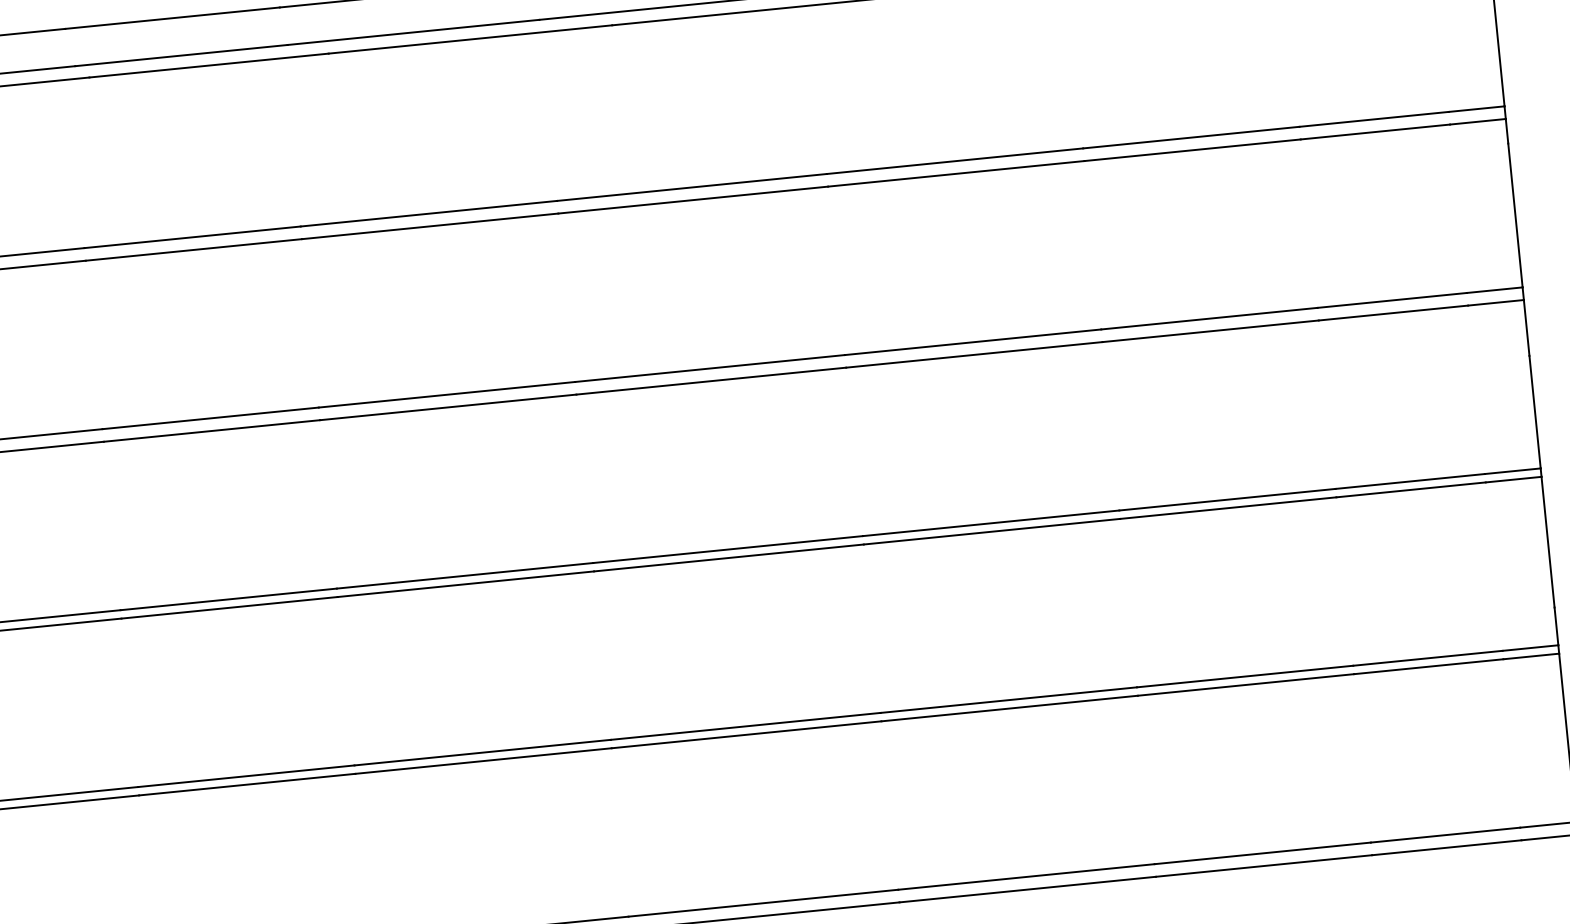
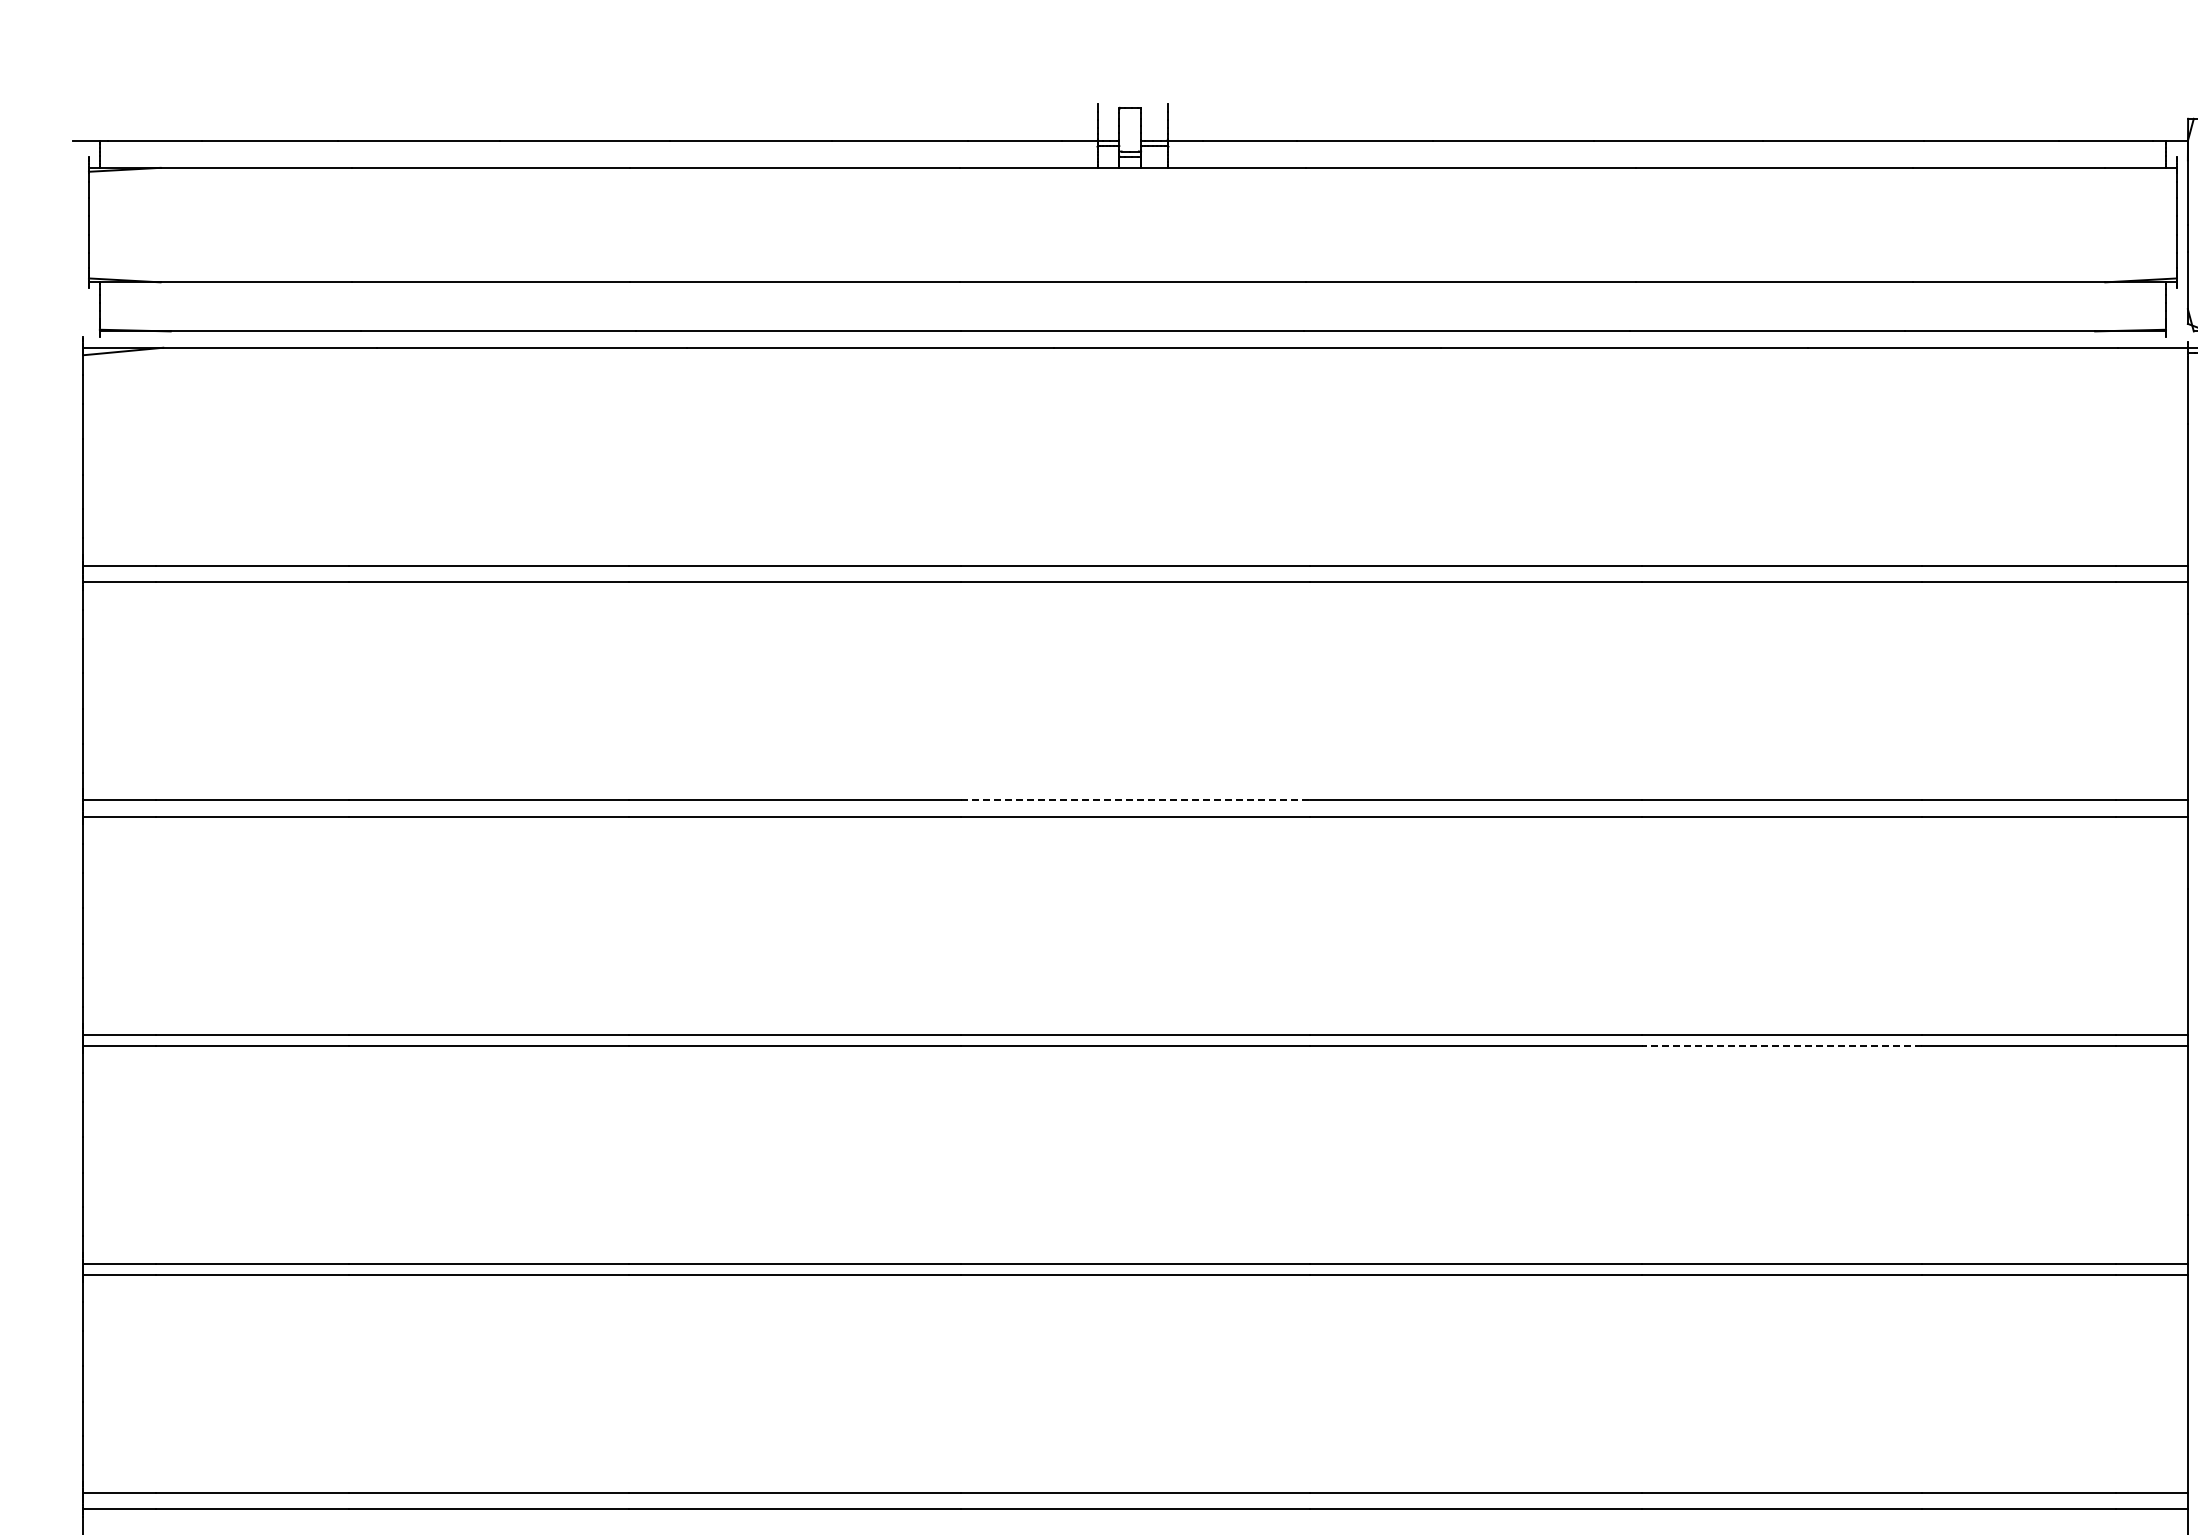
line: (709, 368) -> (1135, 800), solid -> dashed
line: (1227, 508) -> (1781, 1045), solid -> dashed

